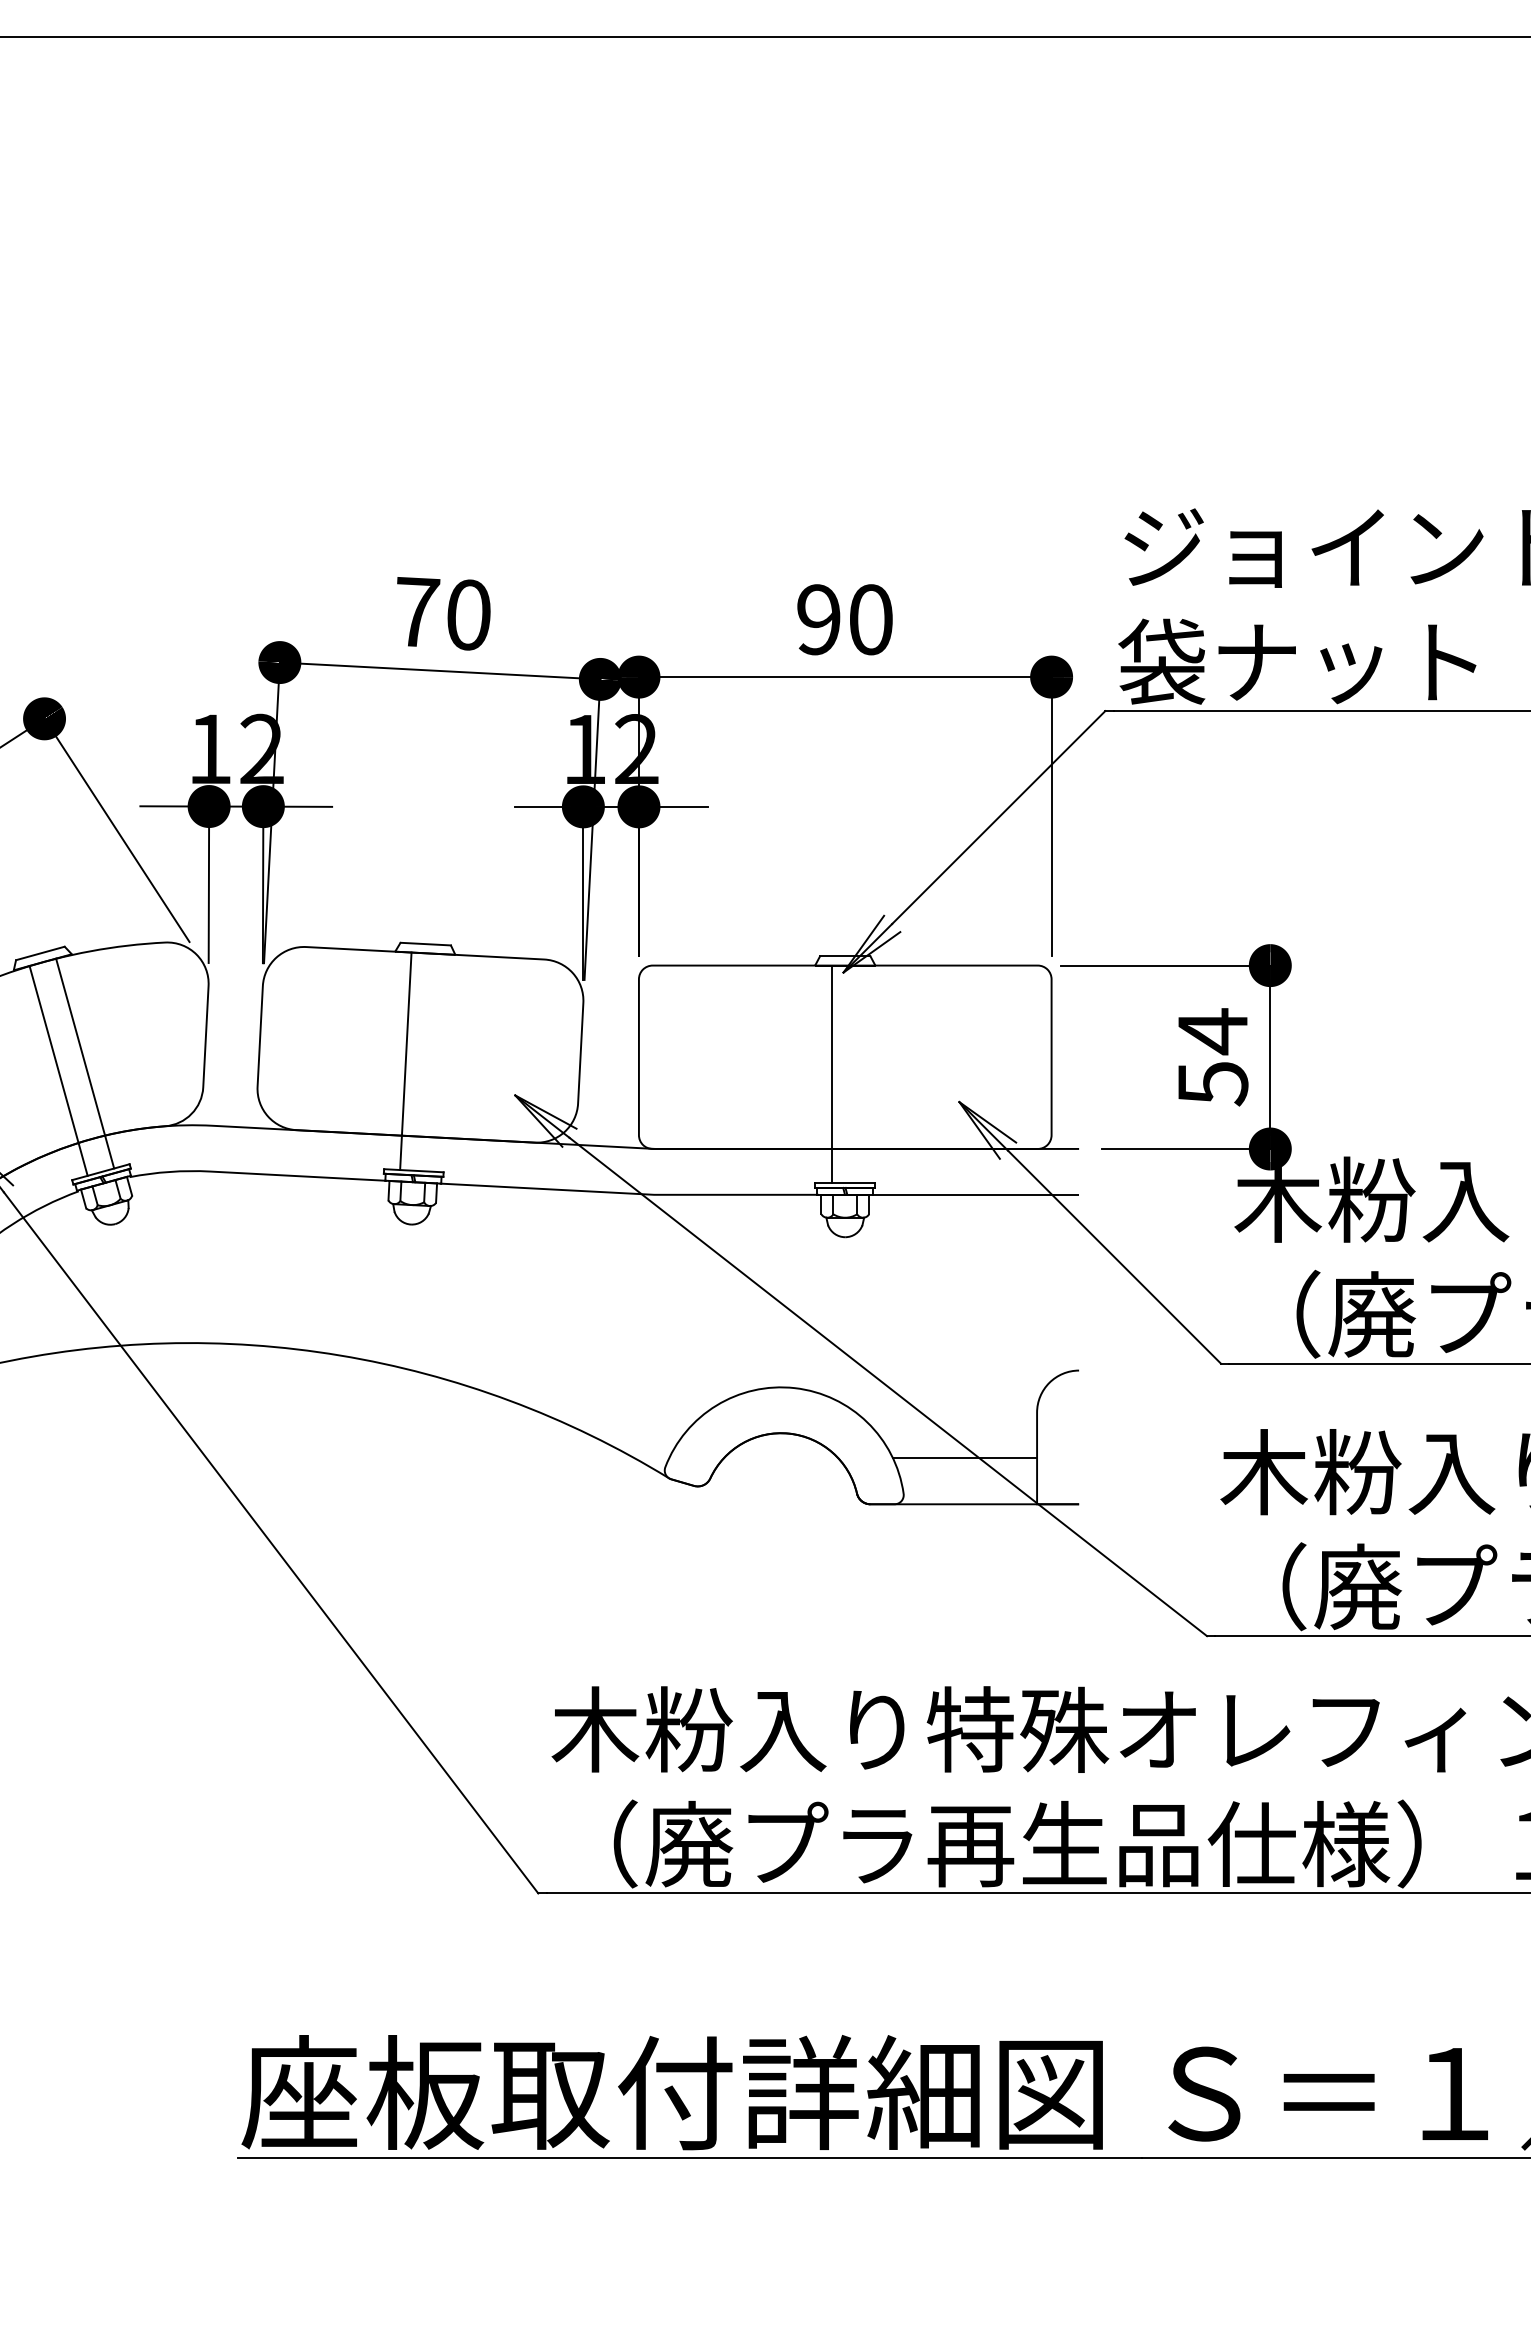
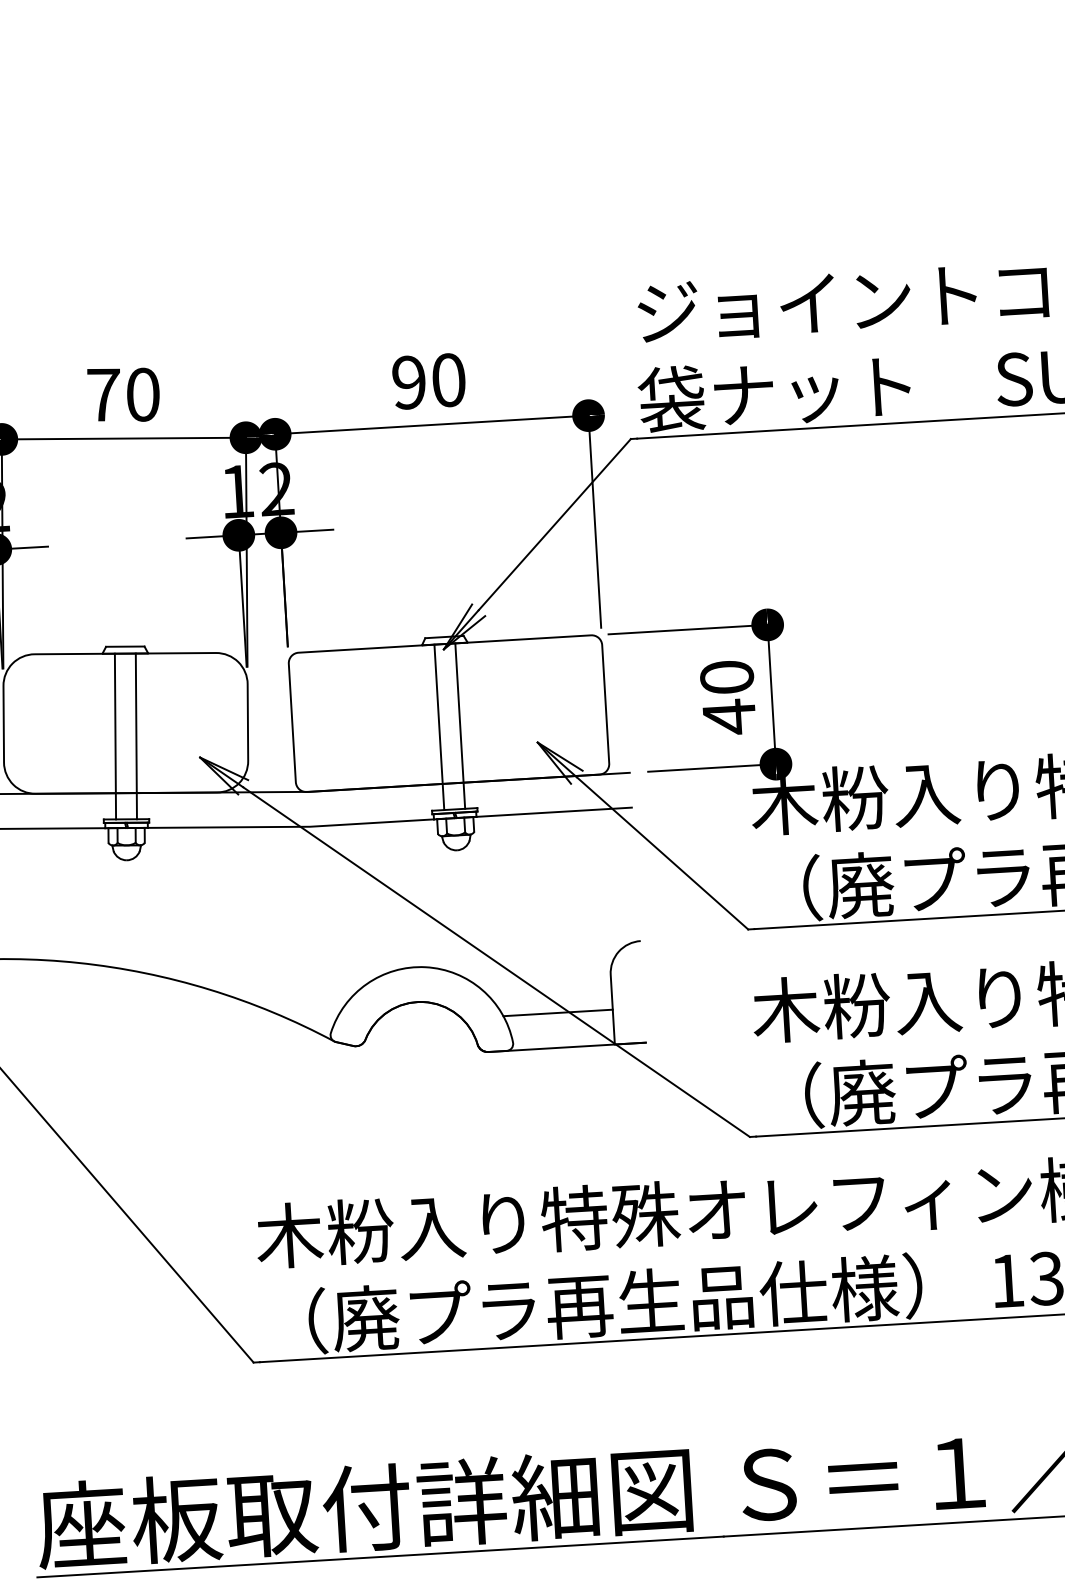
text: (1212, 1057) -> (727, 697), 54 -> 40
line: (433, 1062) -> (136, 736), added
line: (859, 1074) -> (460, 726), added

